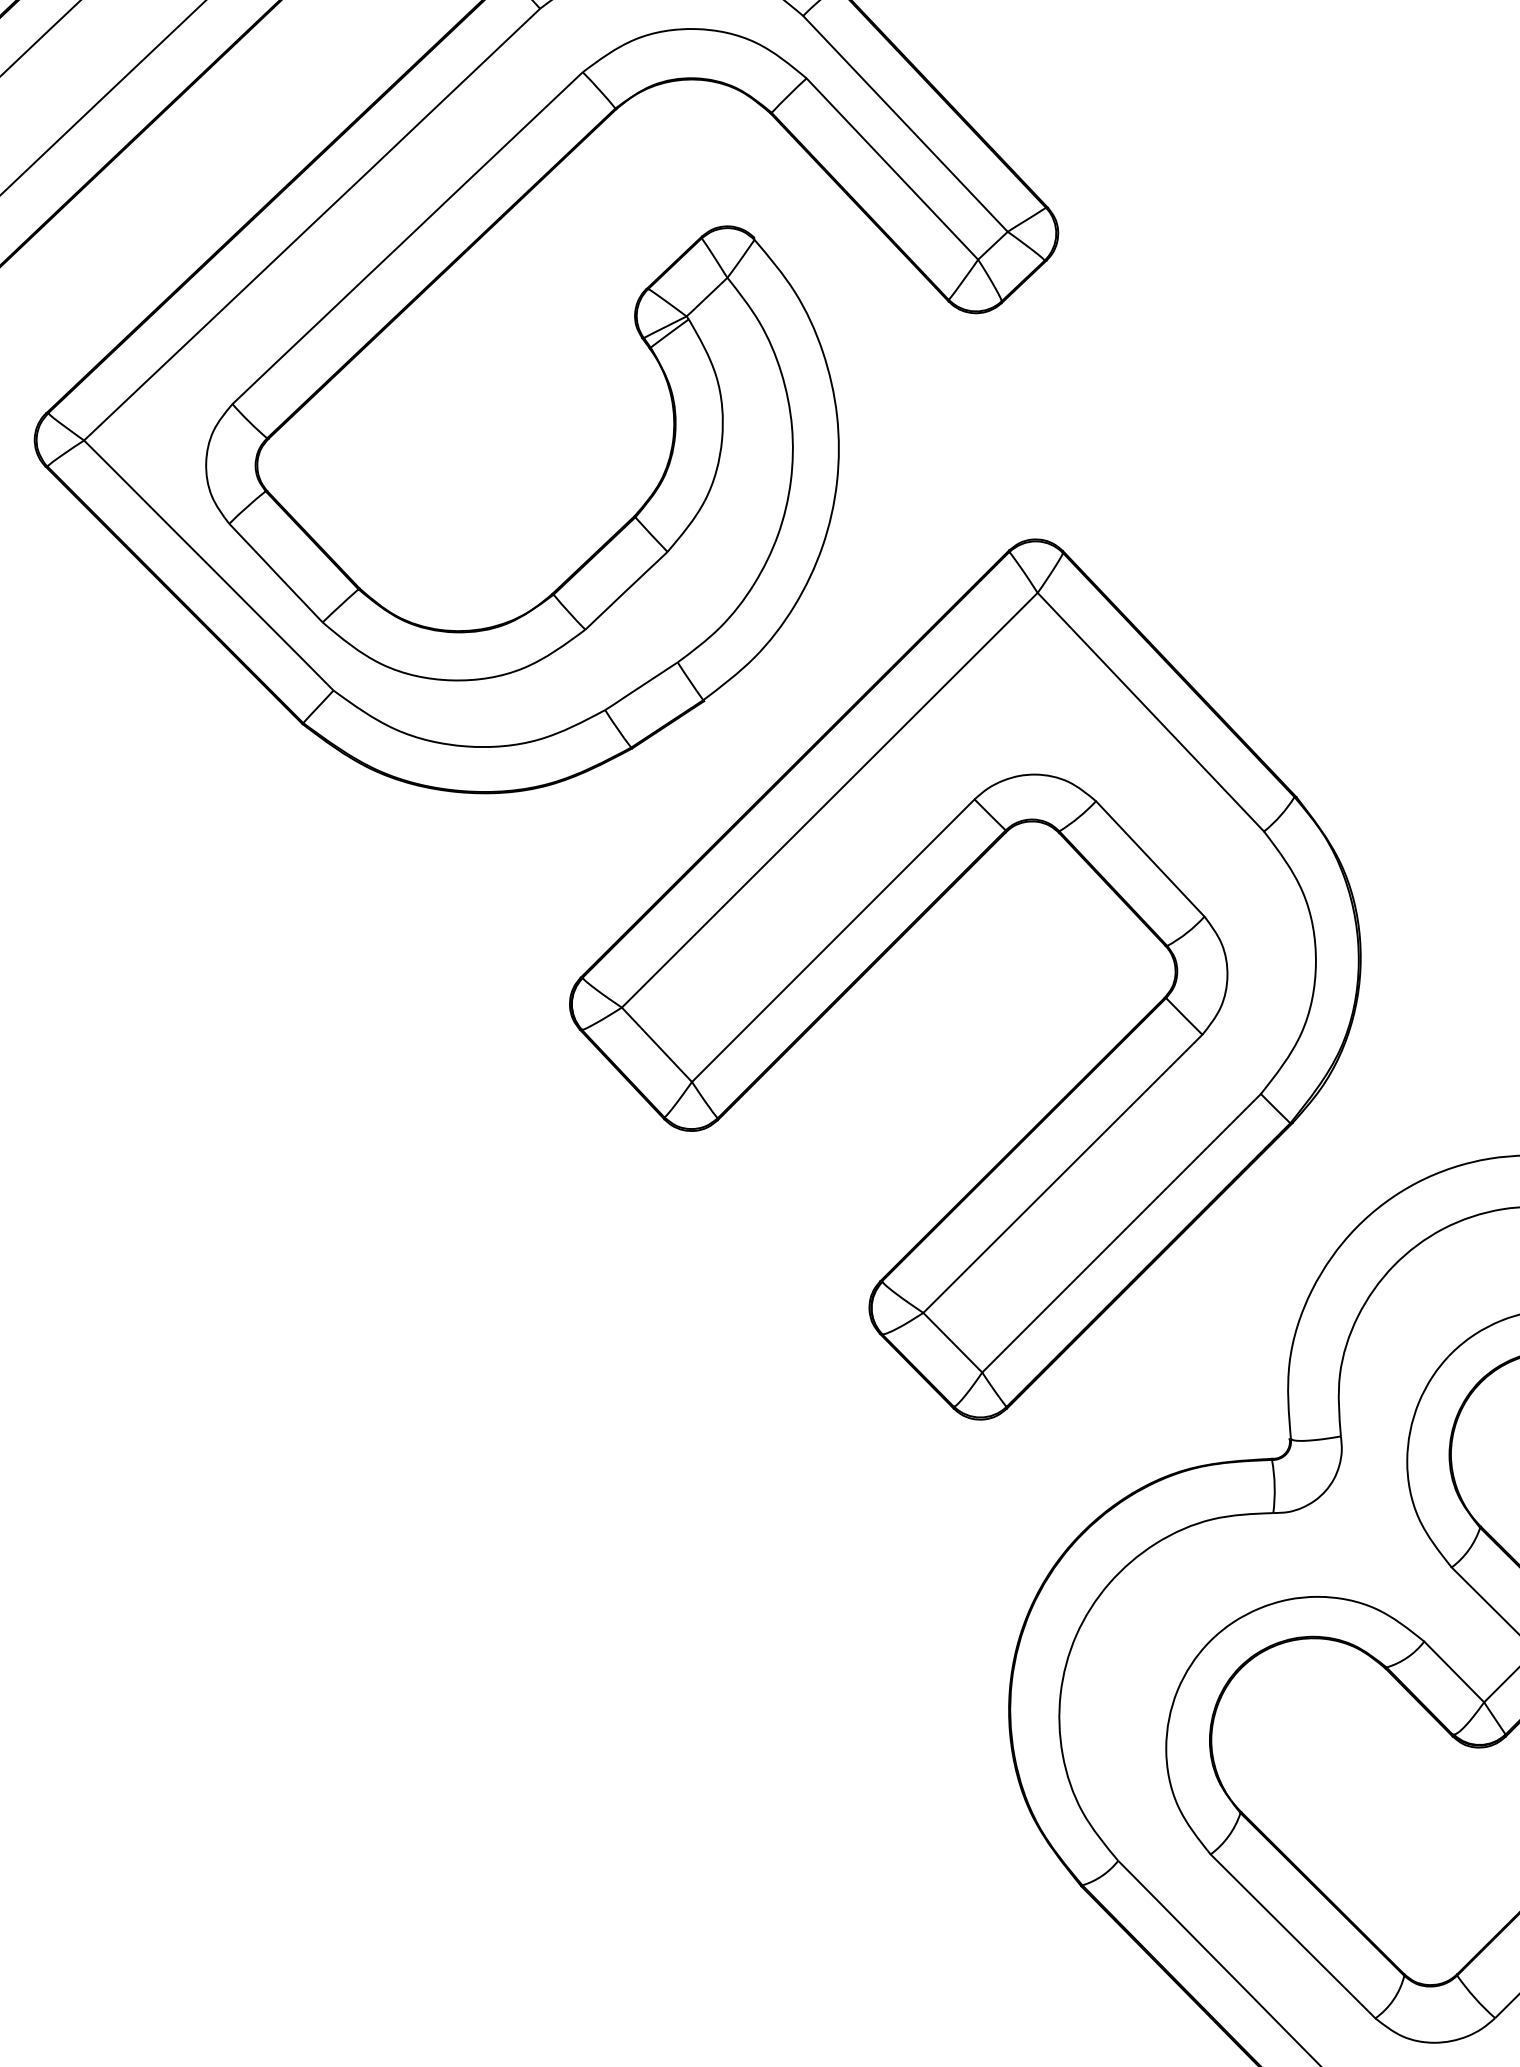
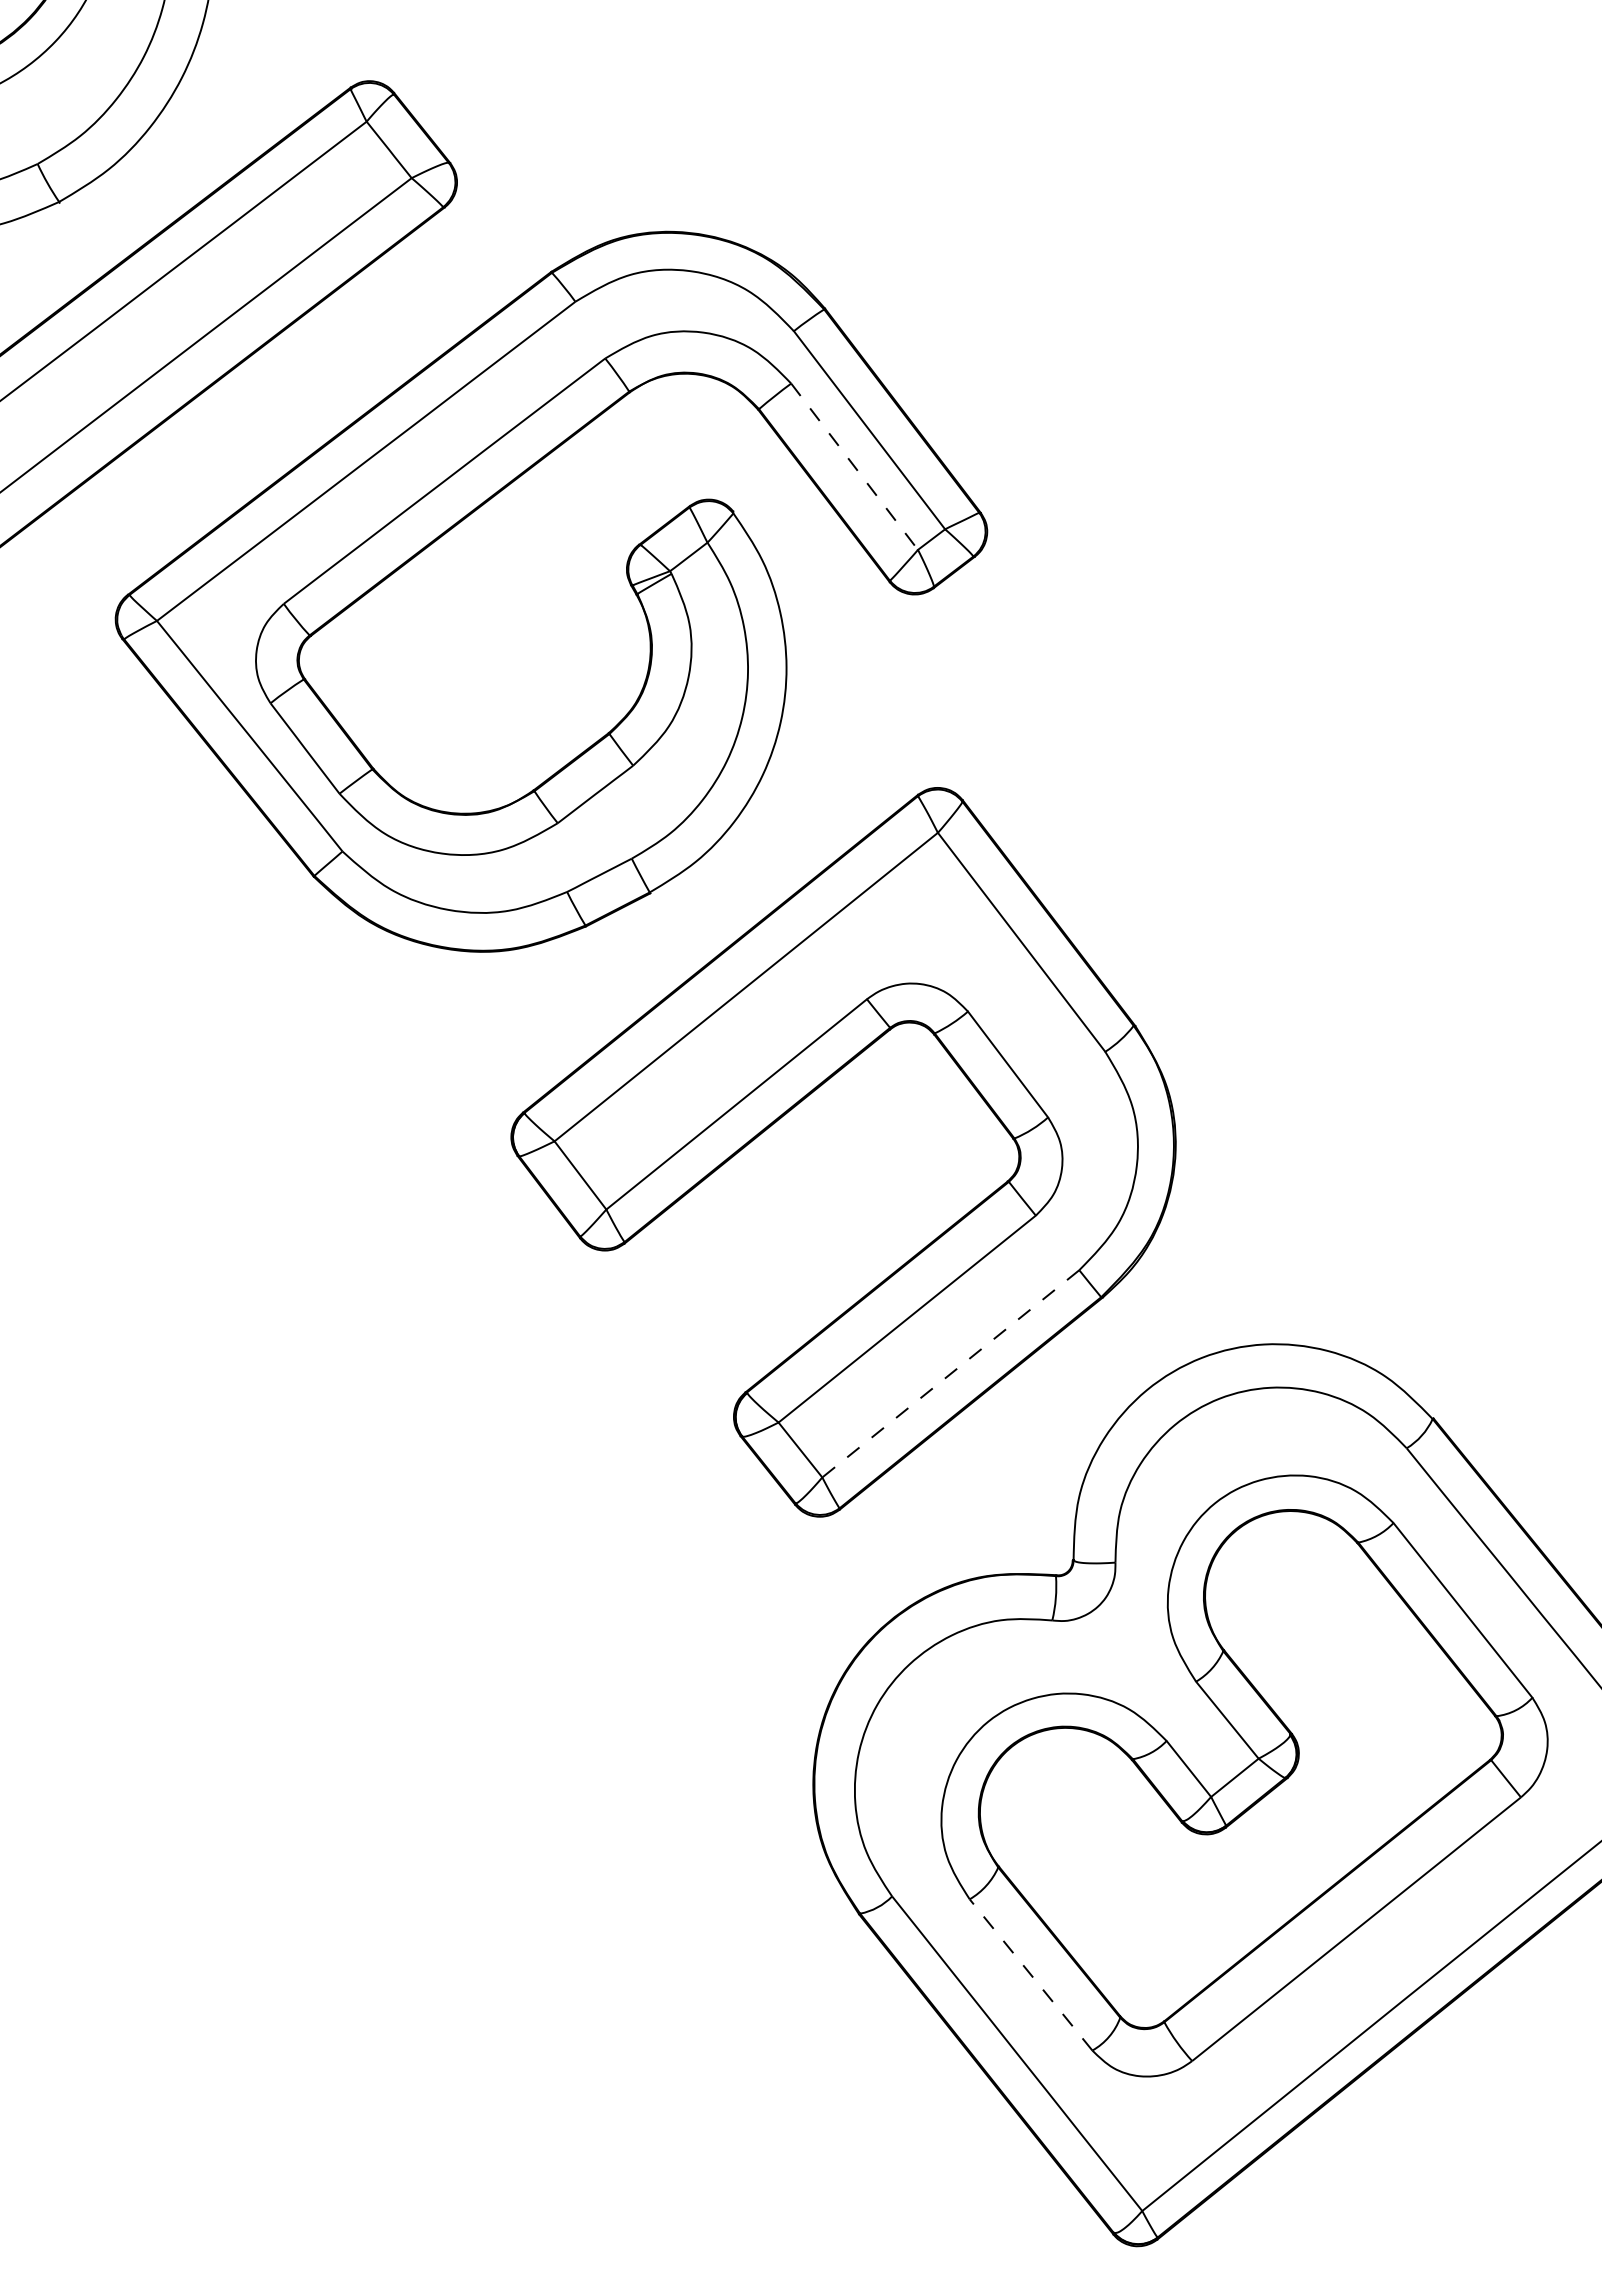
line: (892, 168) -> (854, 466), solid -> dashed
line: (1121, 1234) -> (950, 1374), solid -> dashed
line: (1292, 1935) -> (1030, 1974), solid -> dashed

